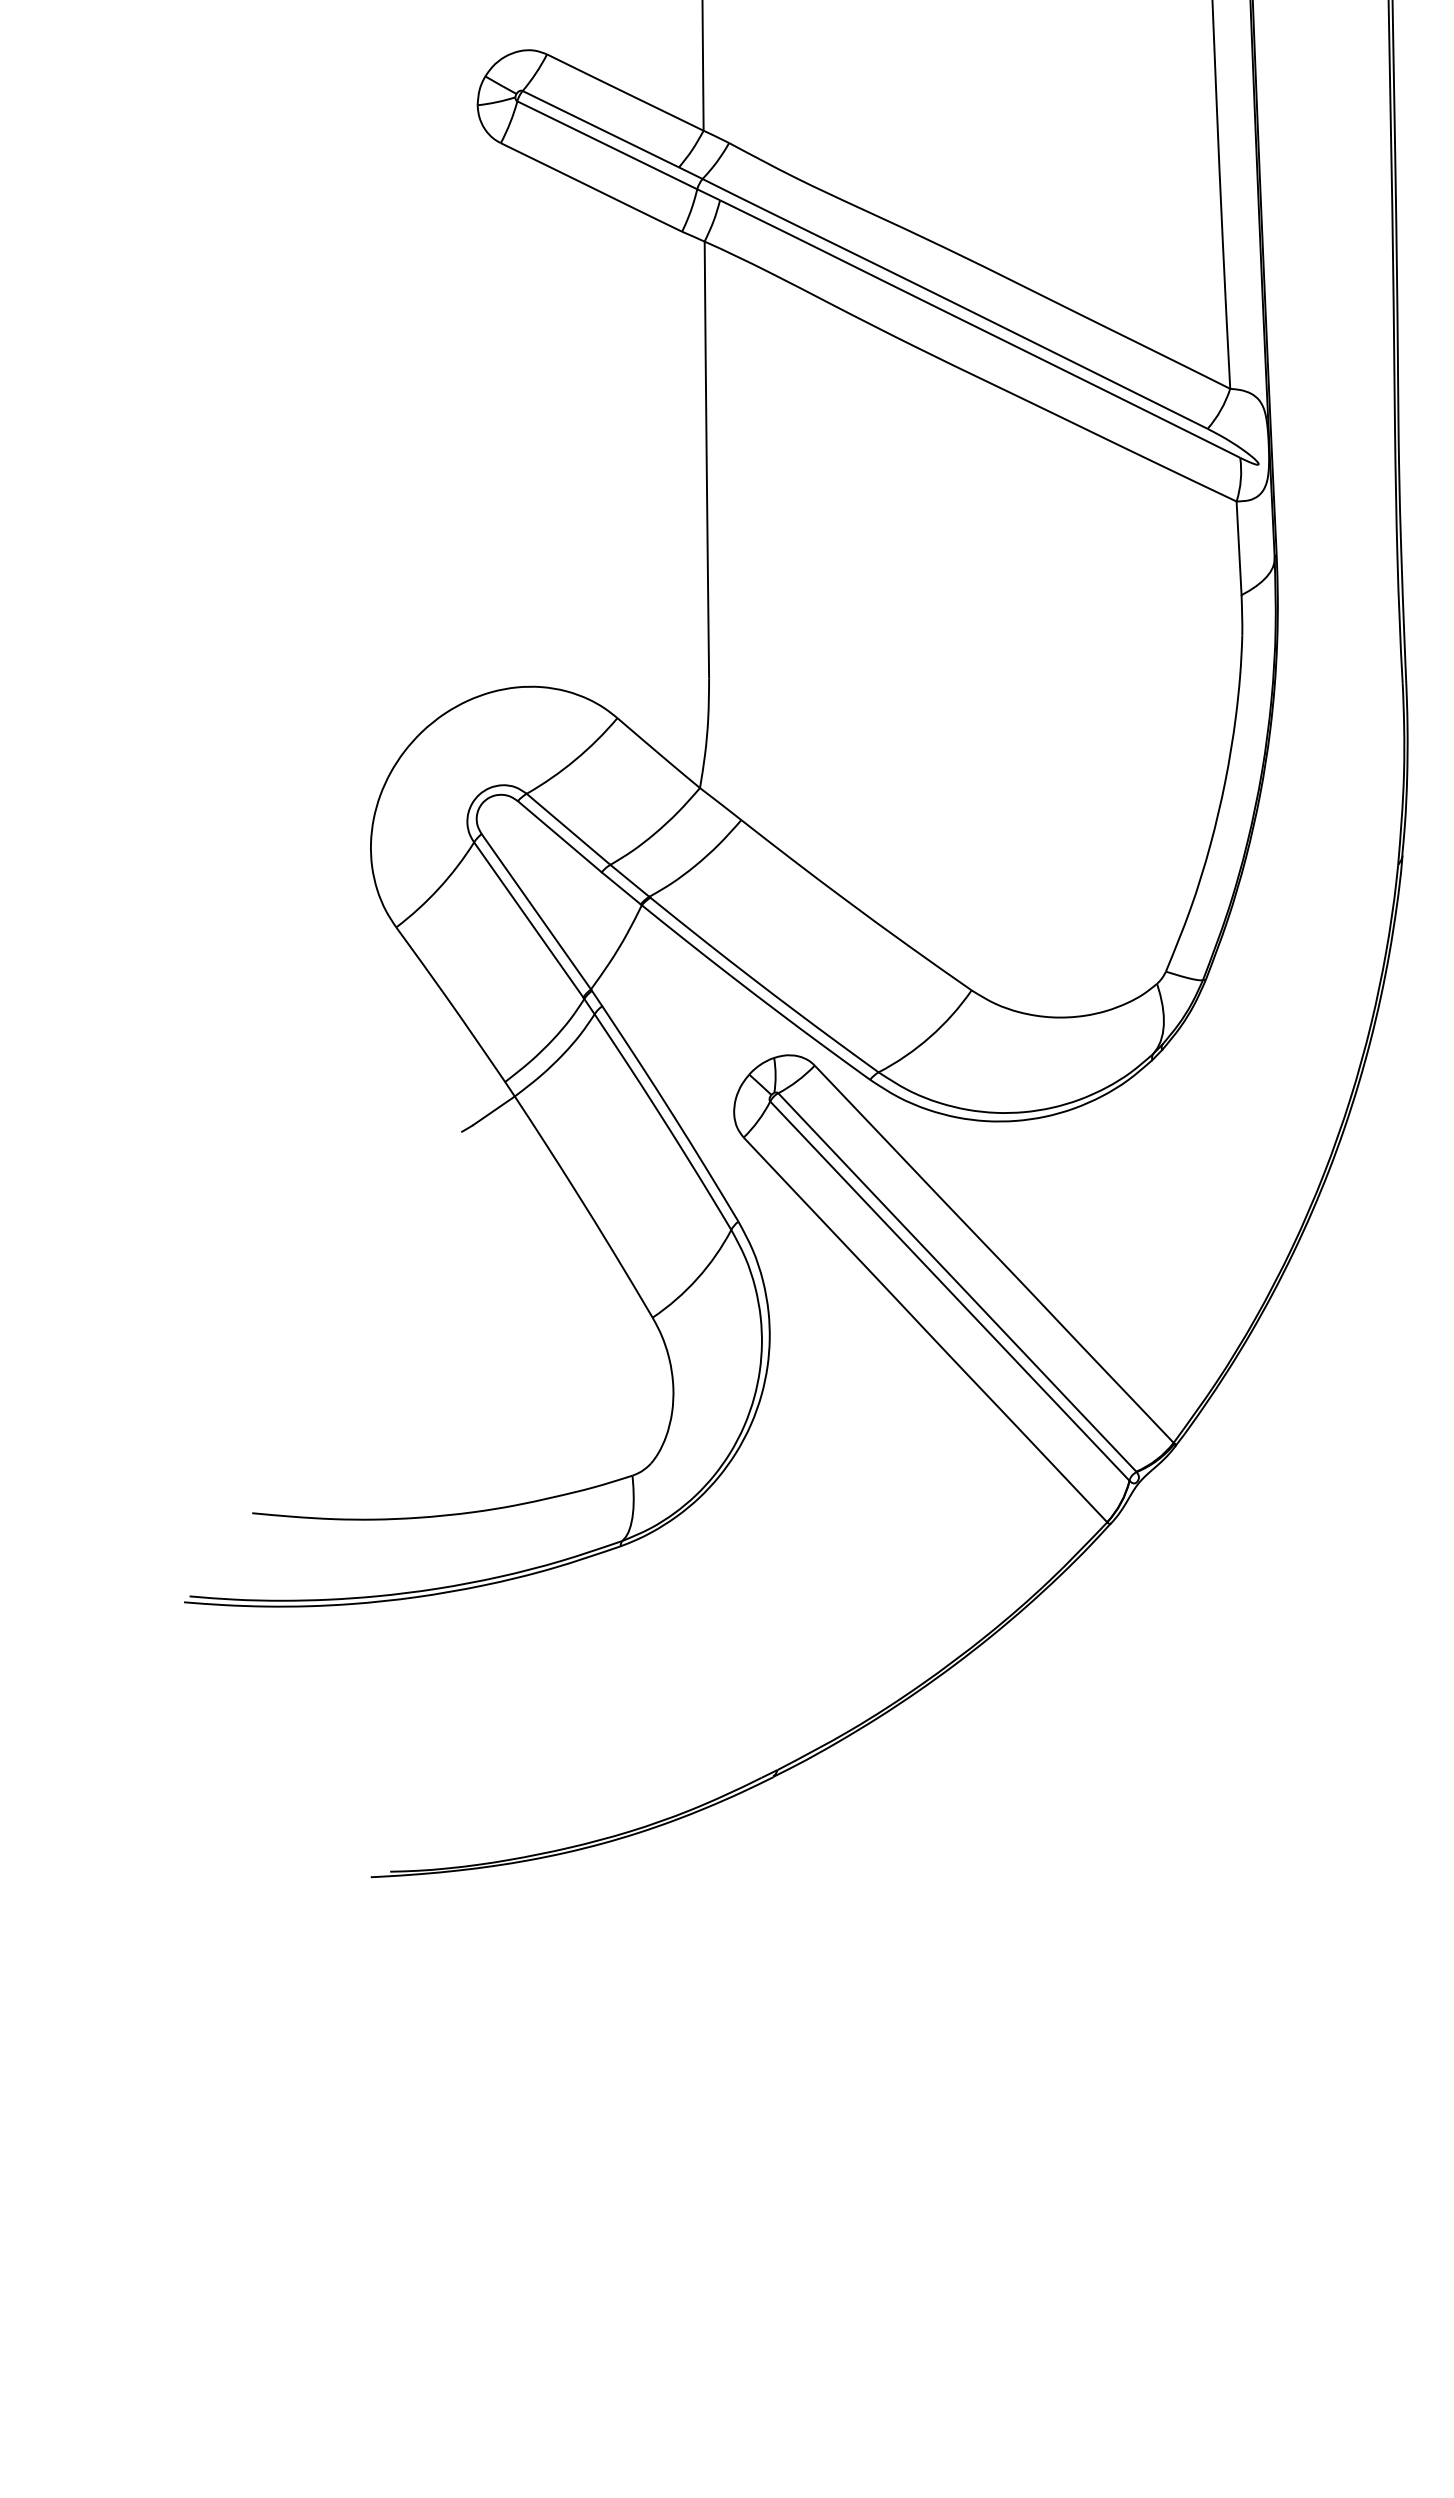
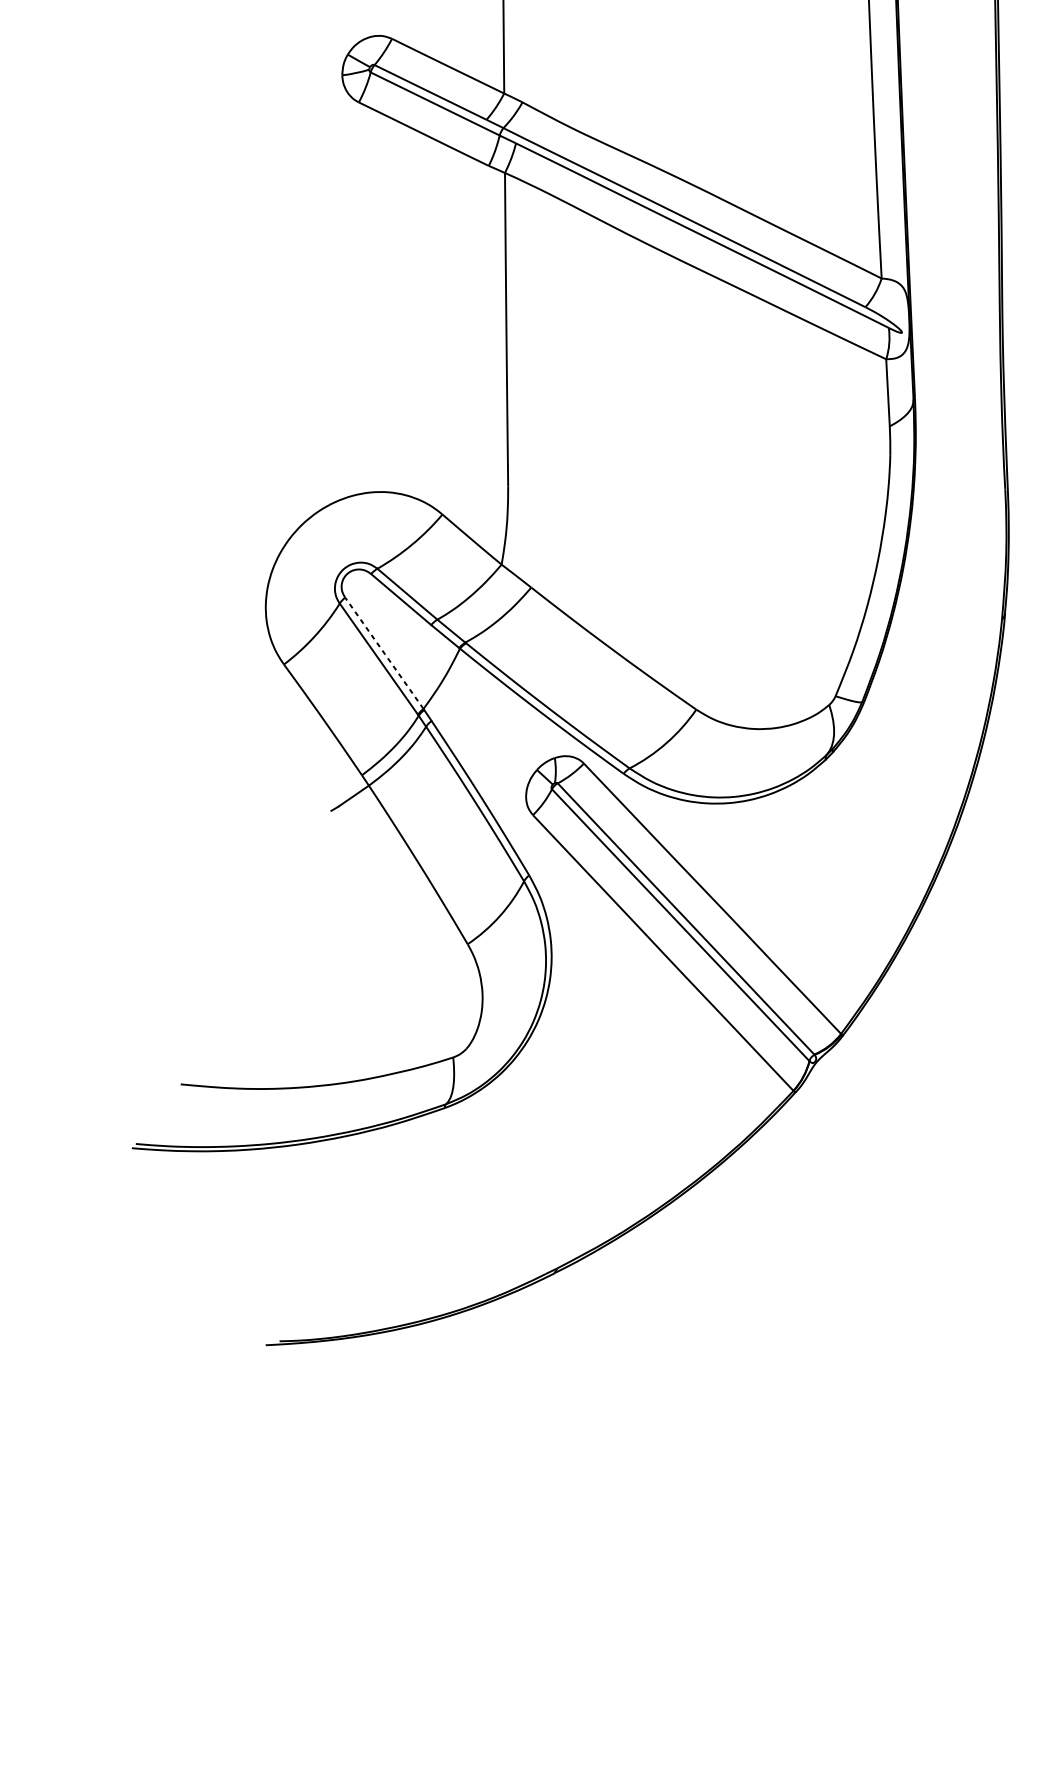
line: (536, 911) -> (384, 653), solid -> dashed

